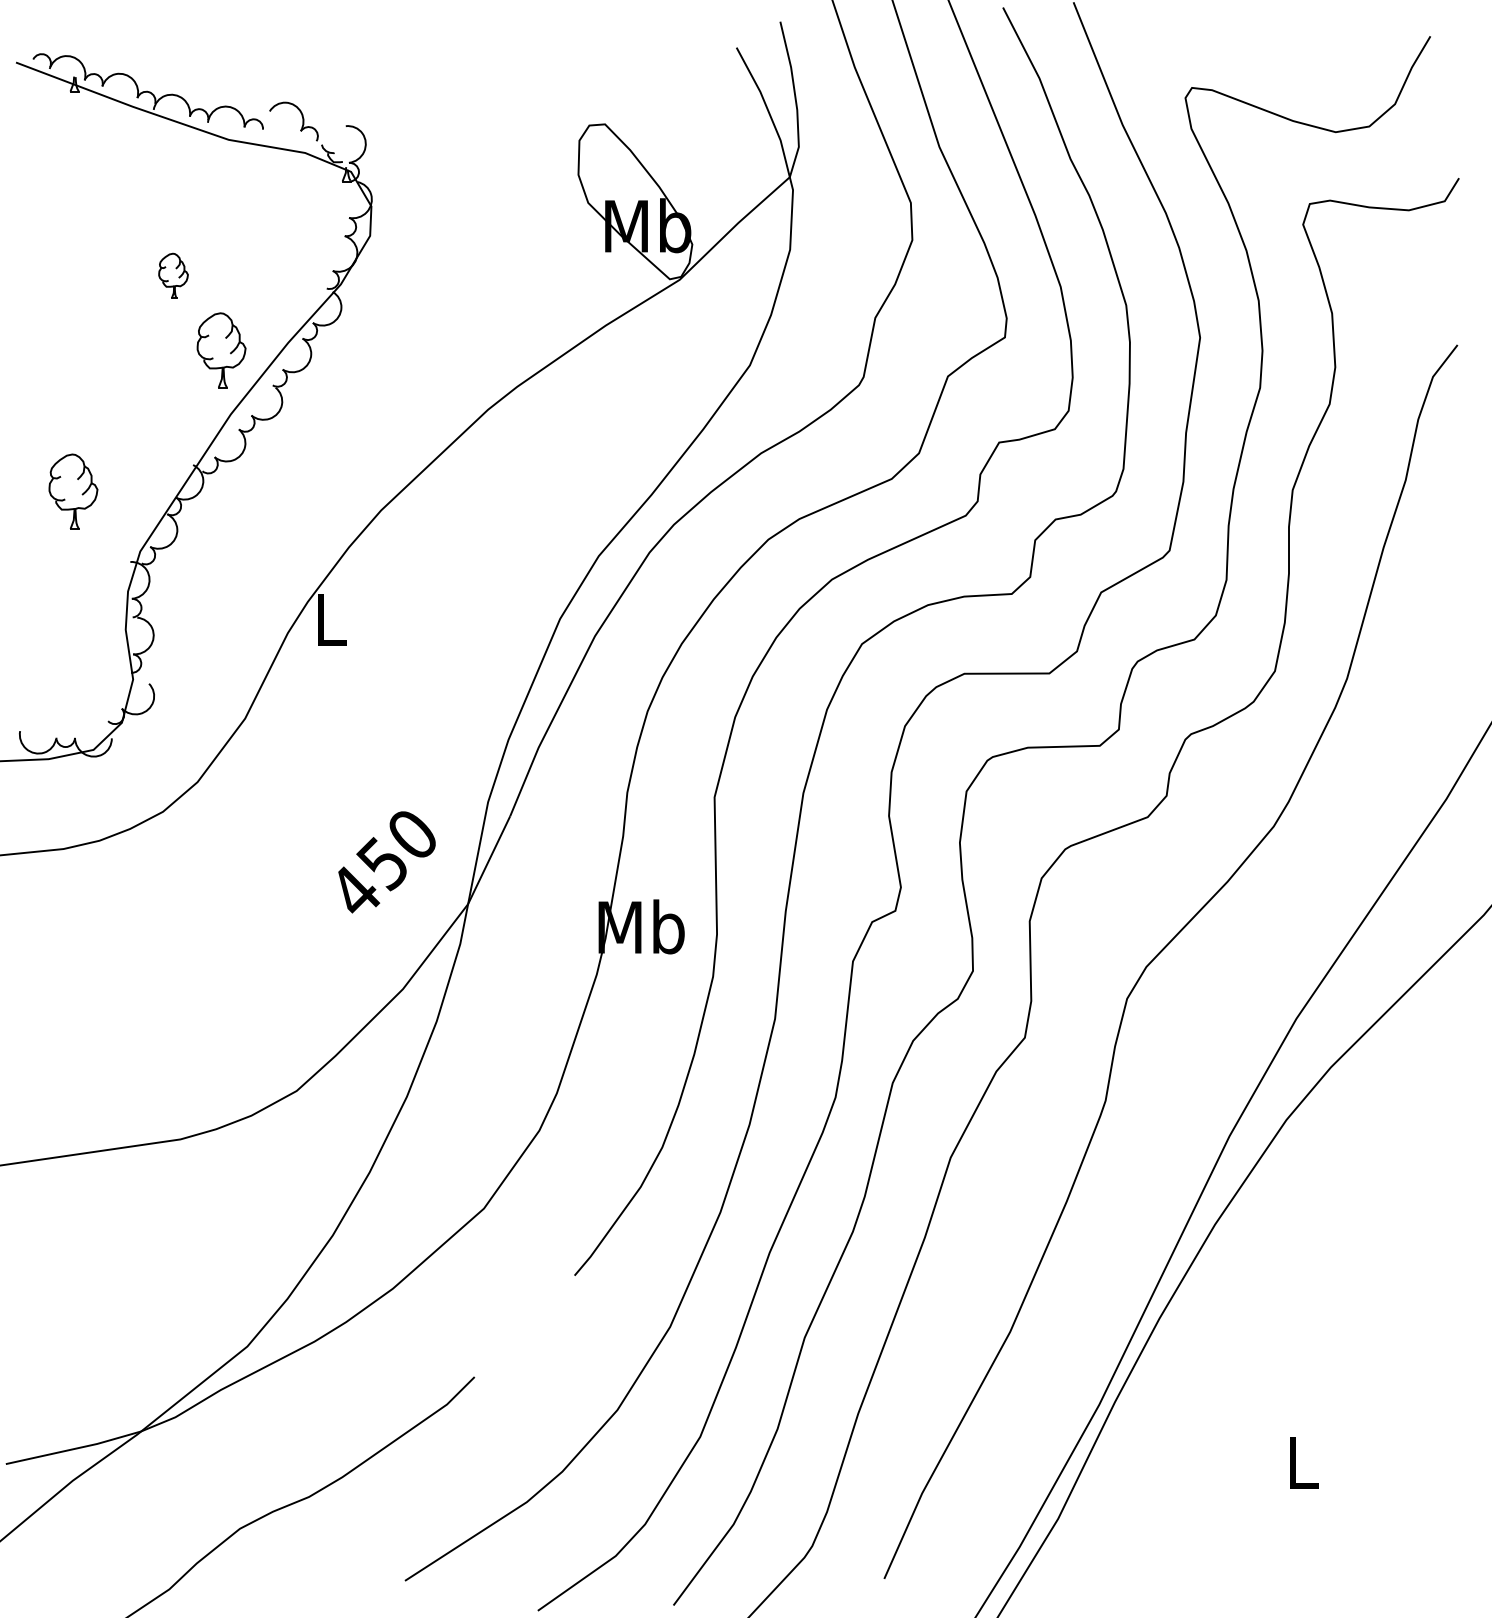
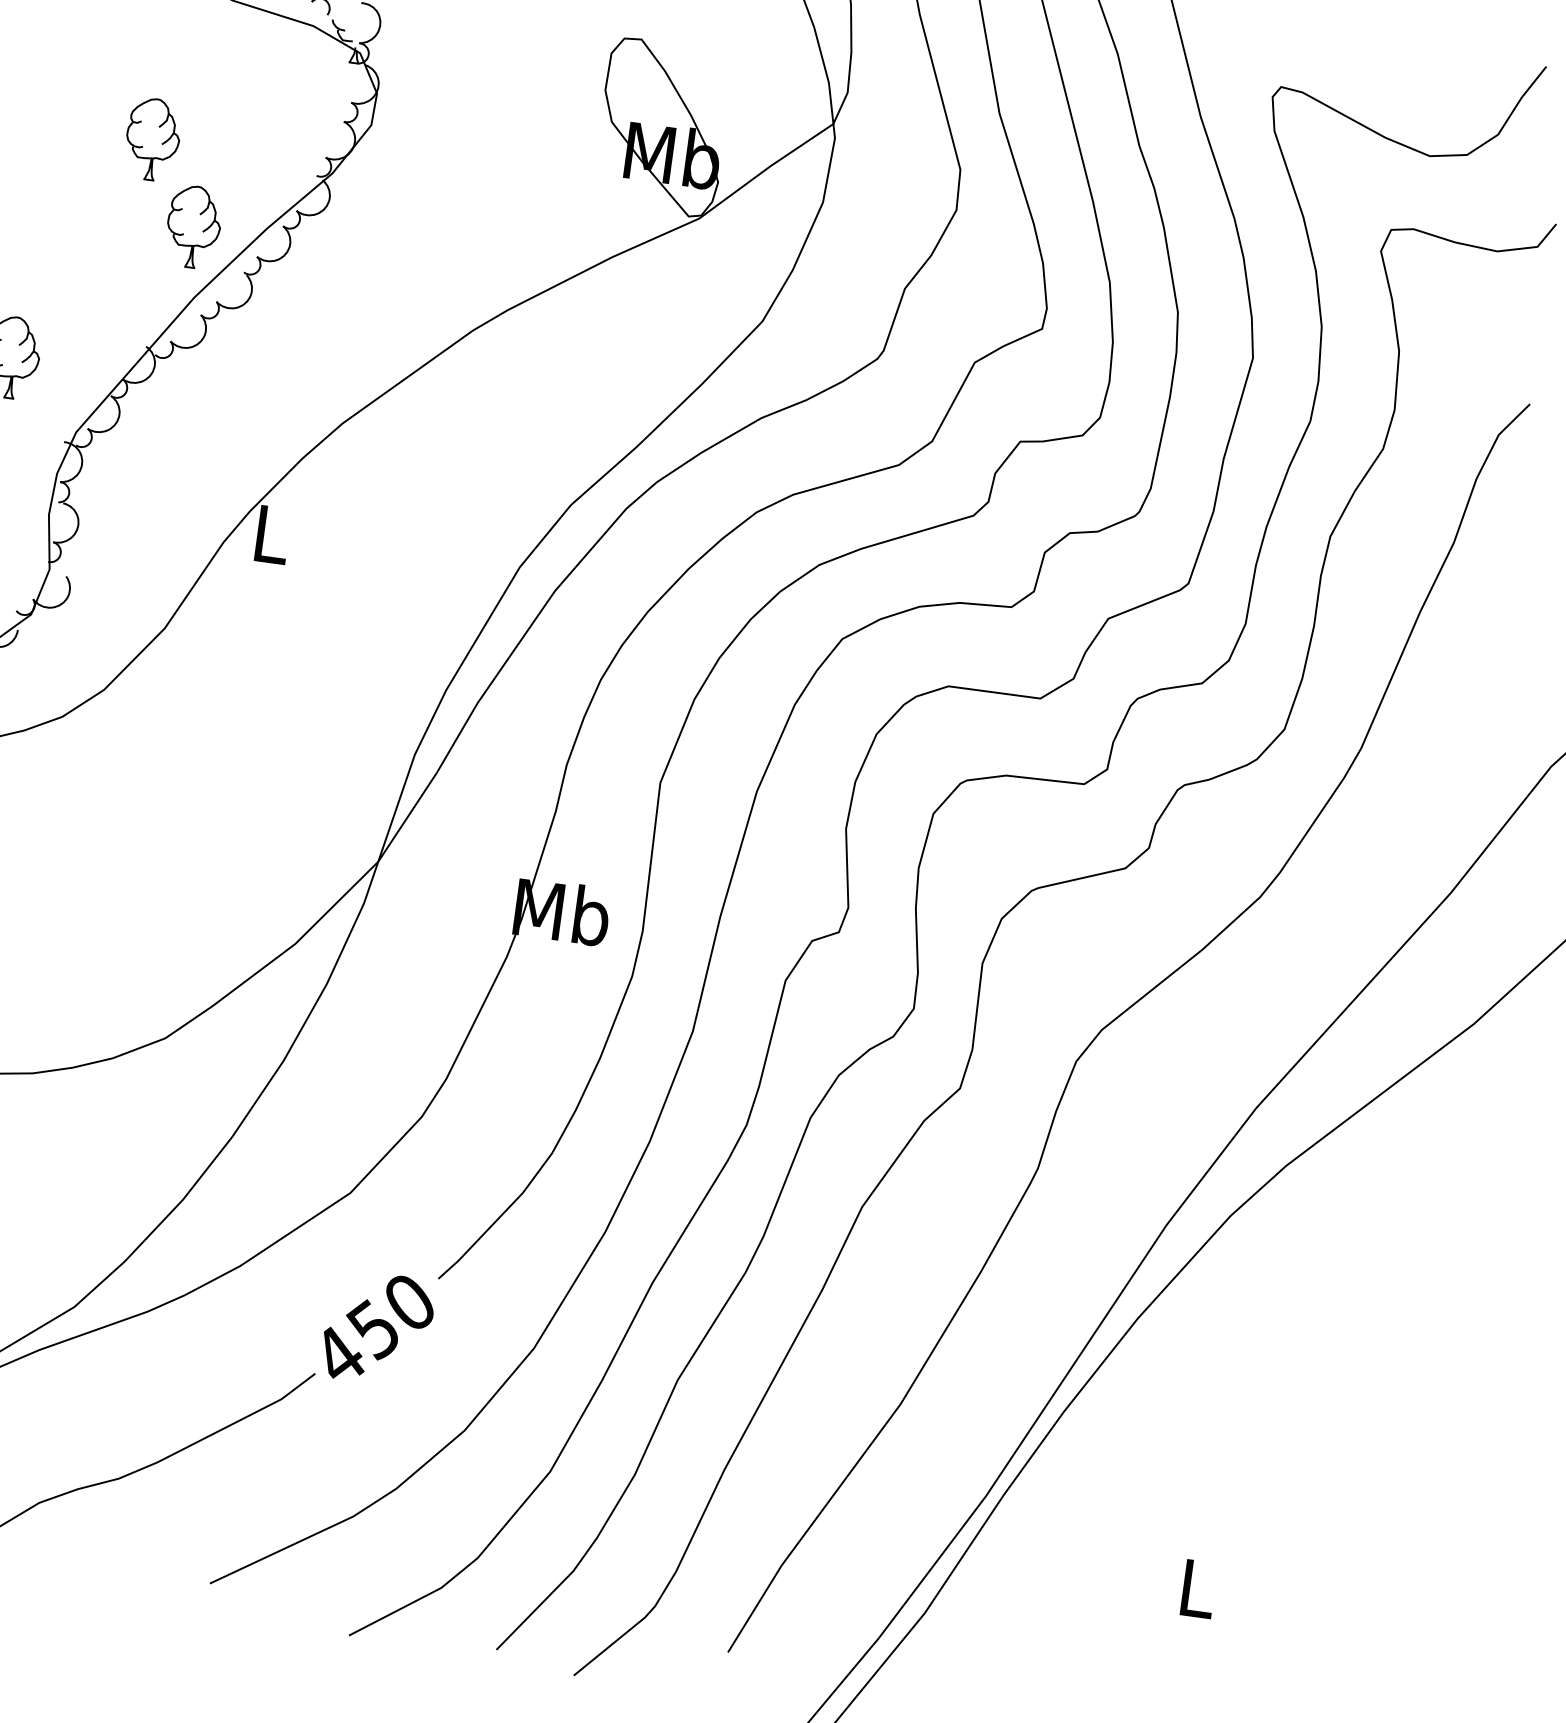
part: (173, 275) -> (152, 138), size x1.67
text: (386, 862) -> (377, 1328), moved

